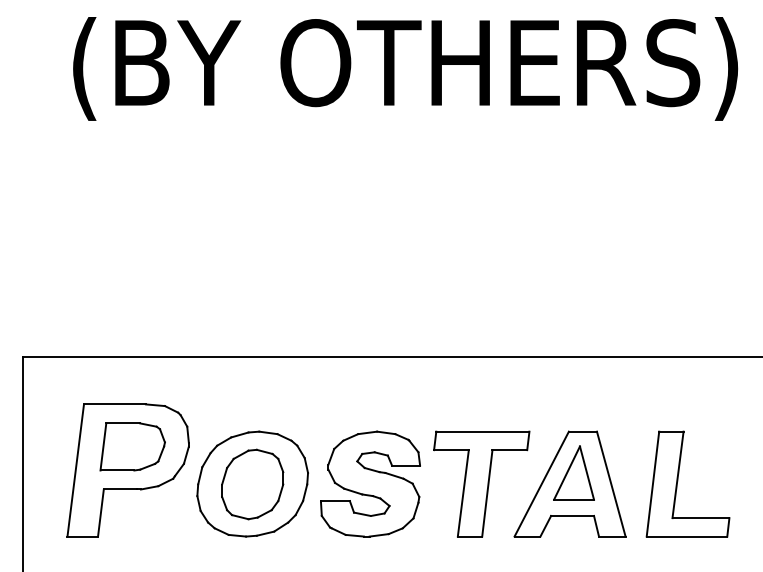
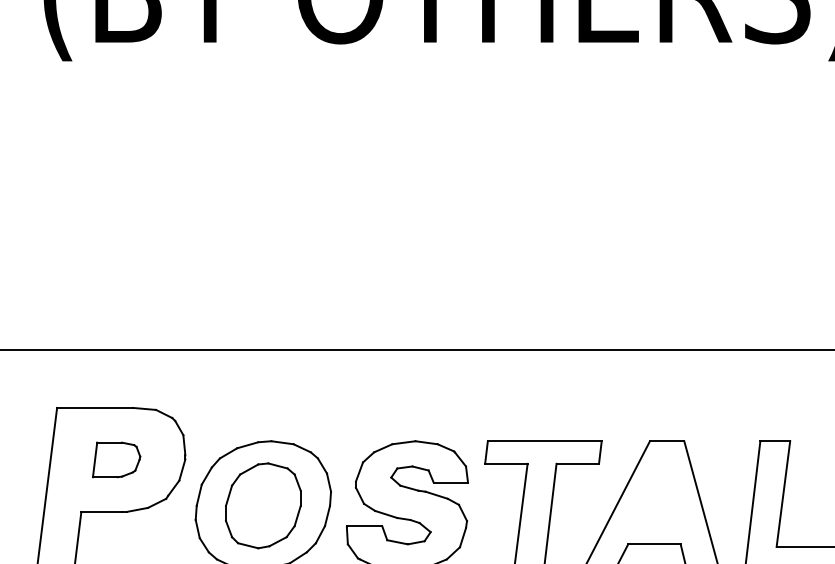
part: (132, 446) -> (116, 459), size x0.6
part: (573, 472) -> (655, 491), removed

